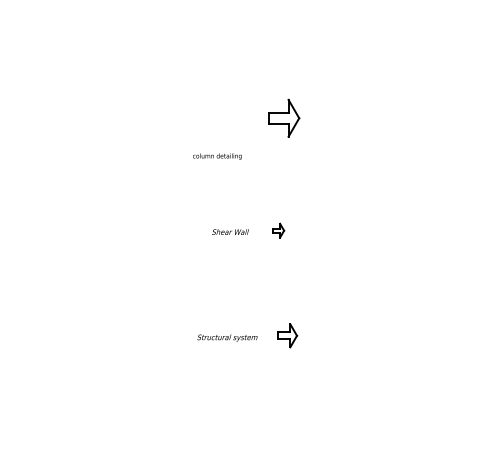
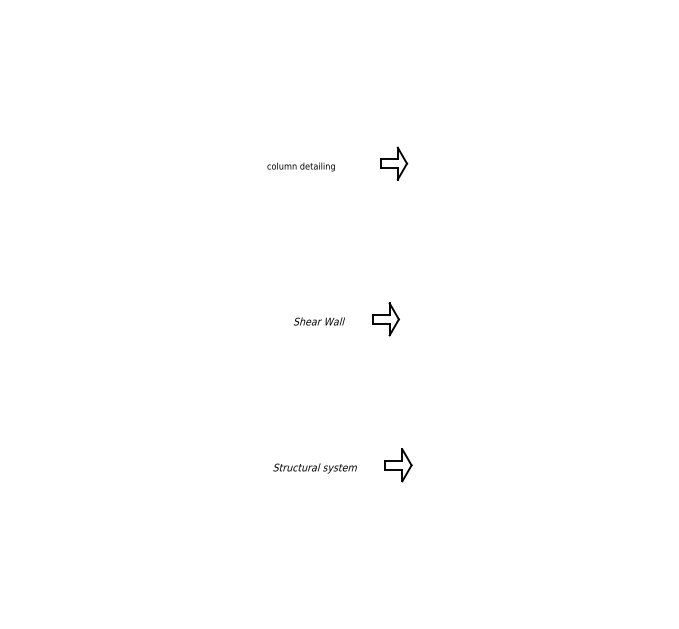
part: (284, 117) -> (394, 162), size x0.62
text: (217, 156) -> (301, 166), moved
part: (278, 230) -> (385, 319), size x1.67

